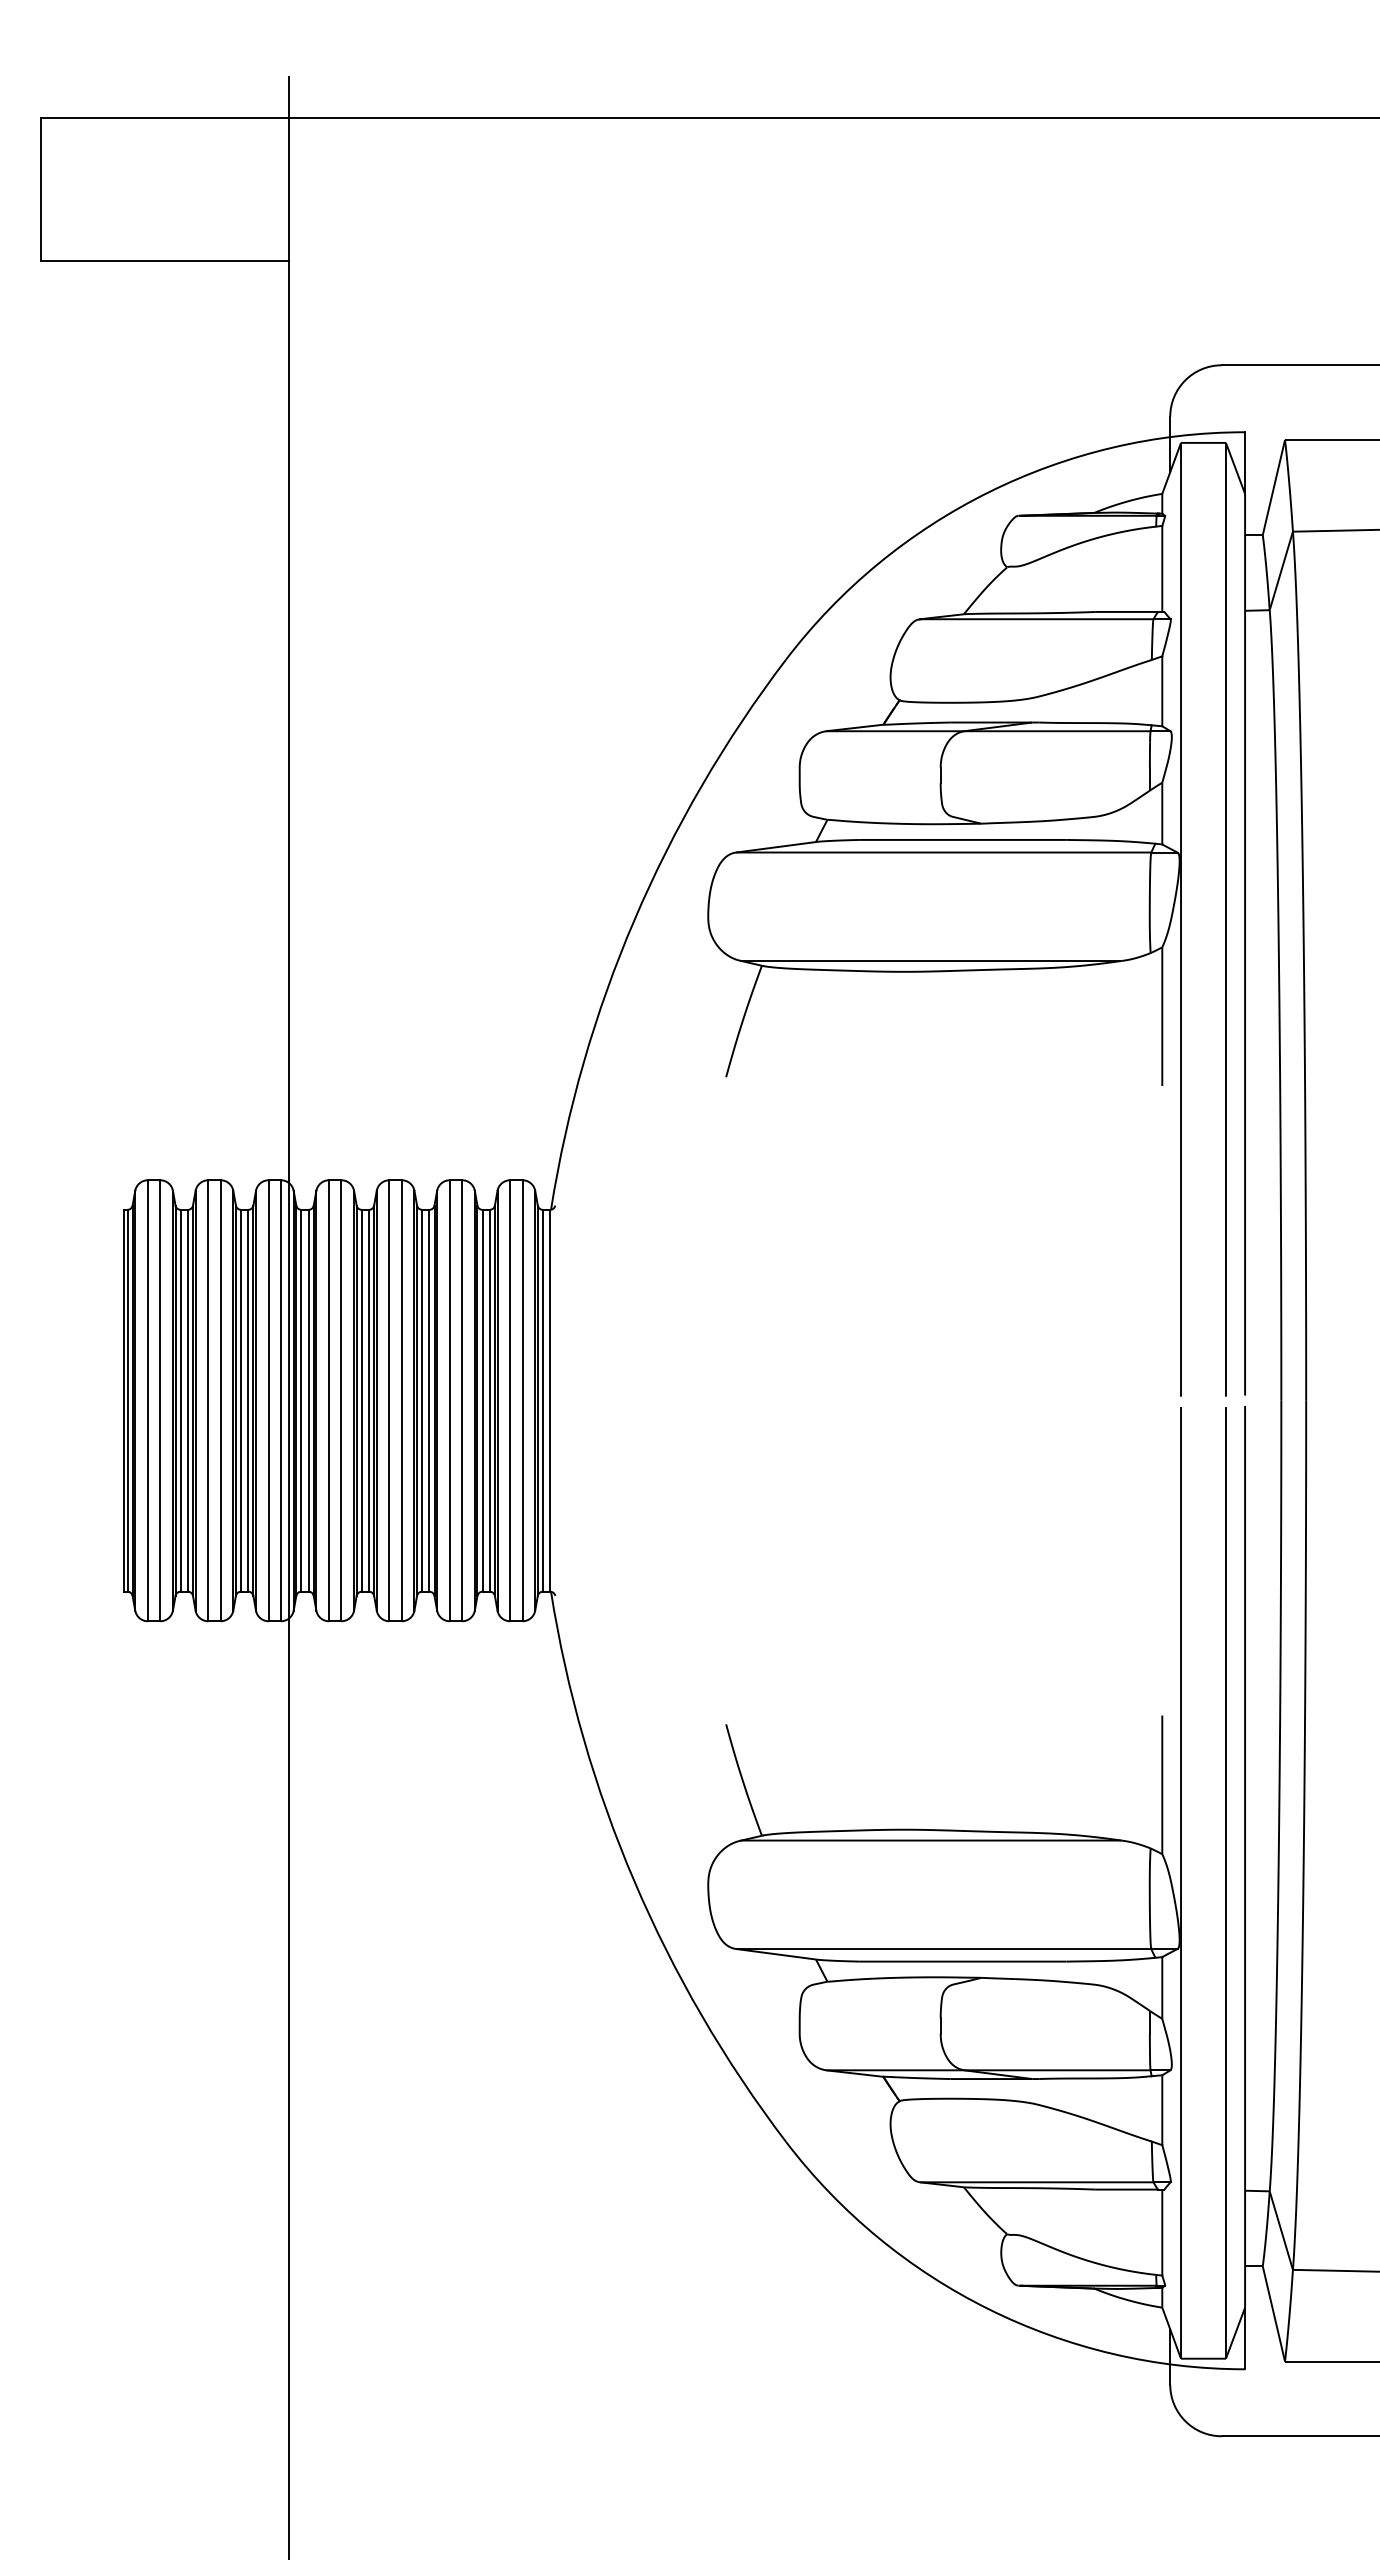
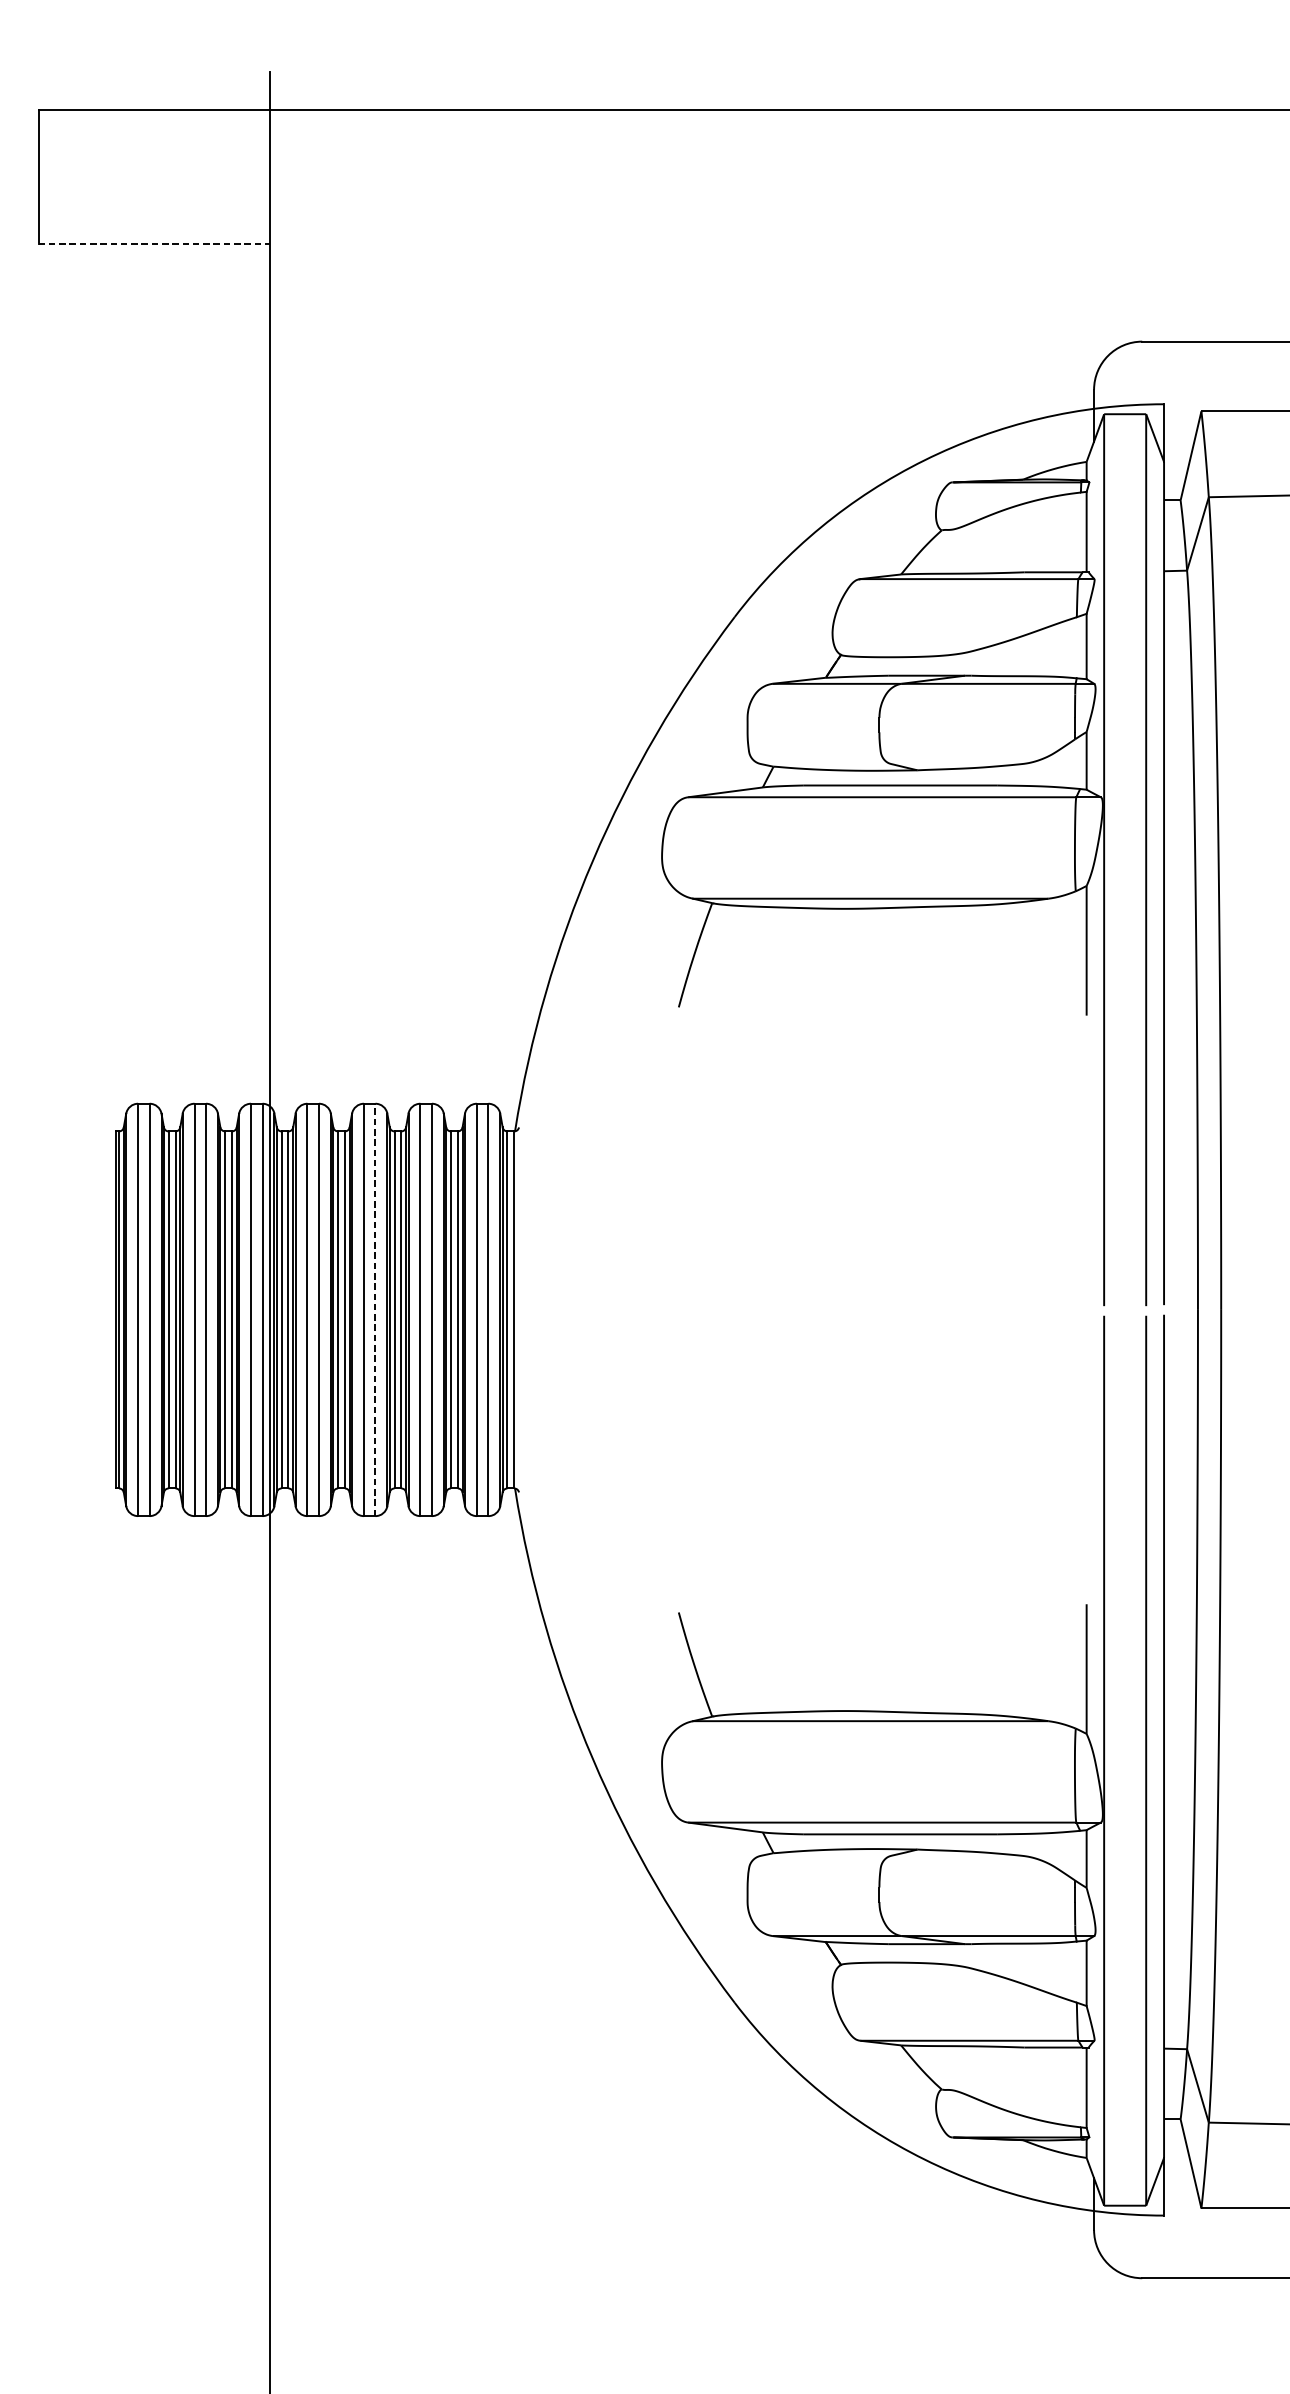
line: (165, 260) -> (154, 243), solid -> dashed
line: (401, 1400) -> (375, 1309), solid -> dashed

